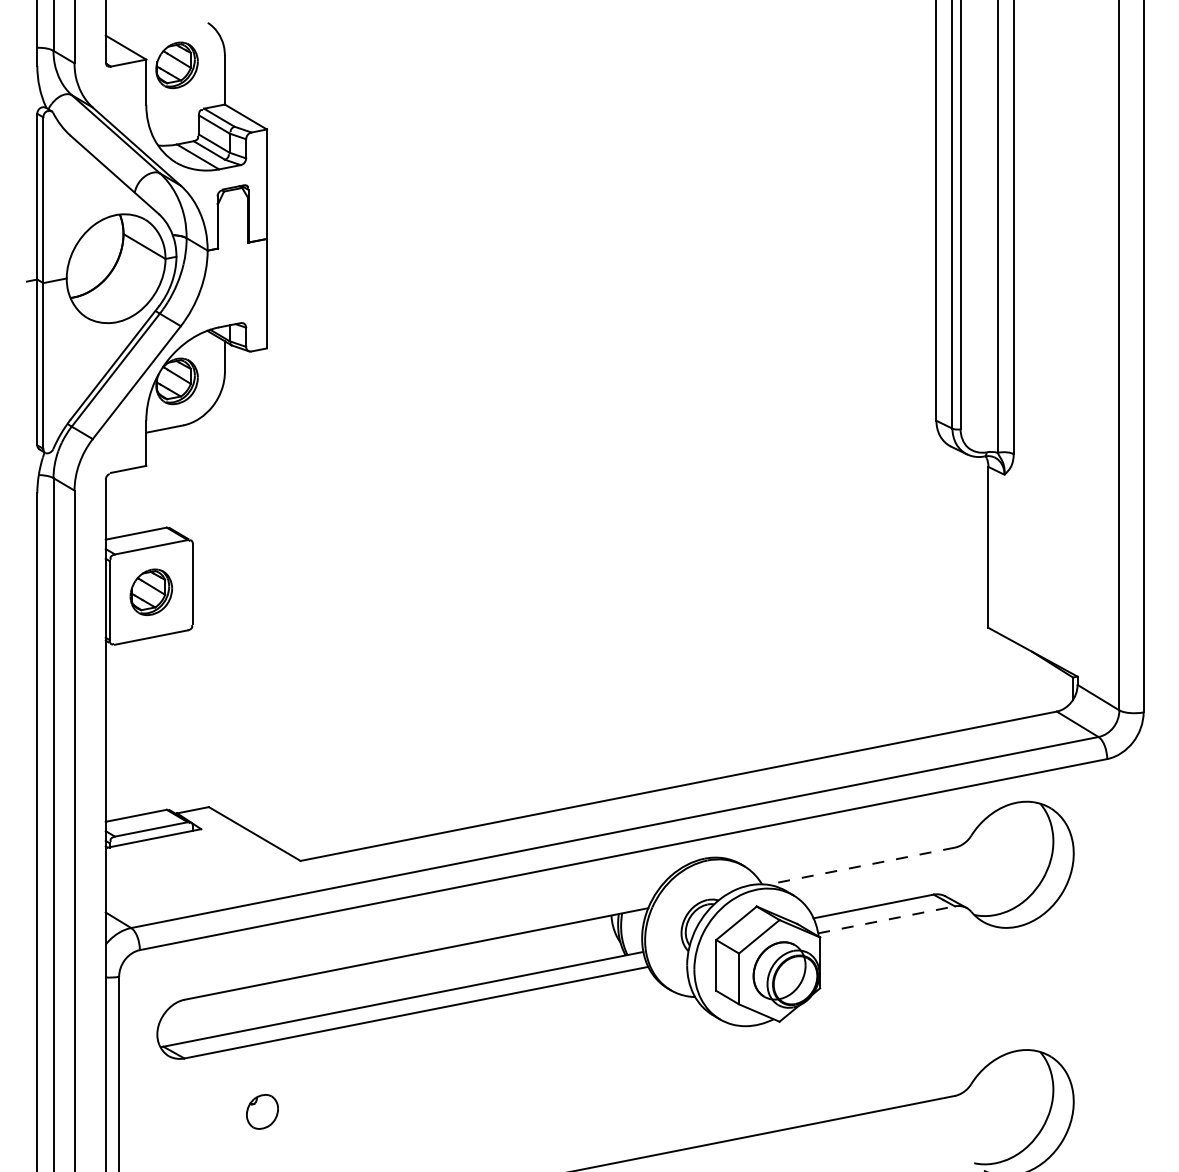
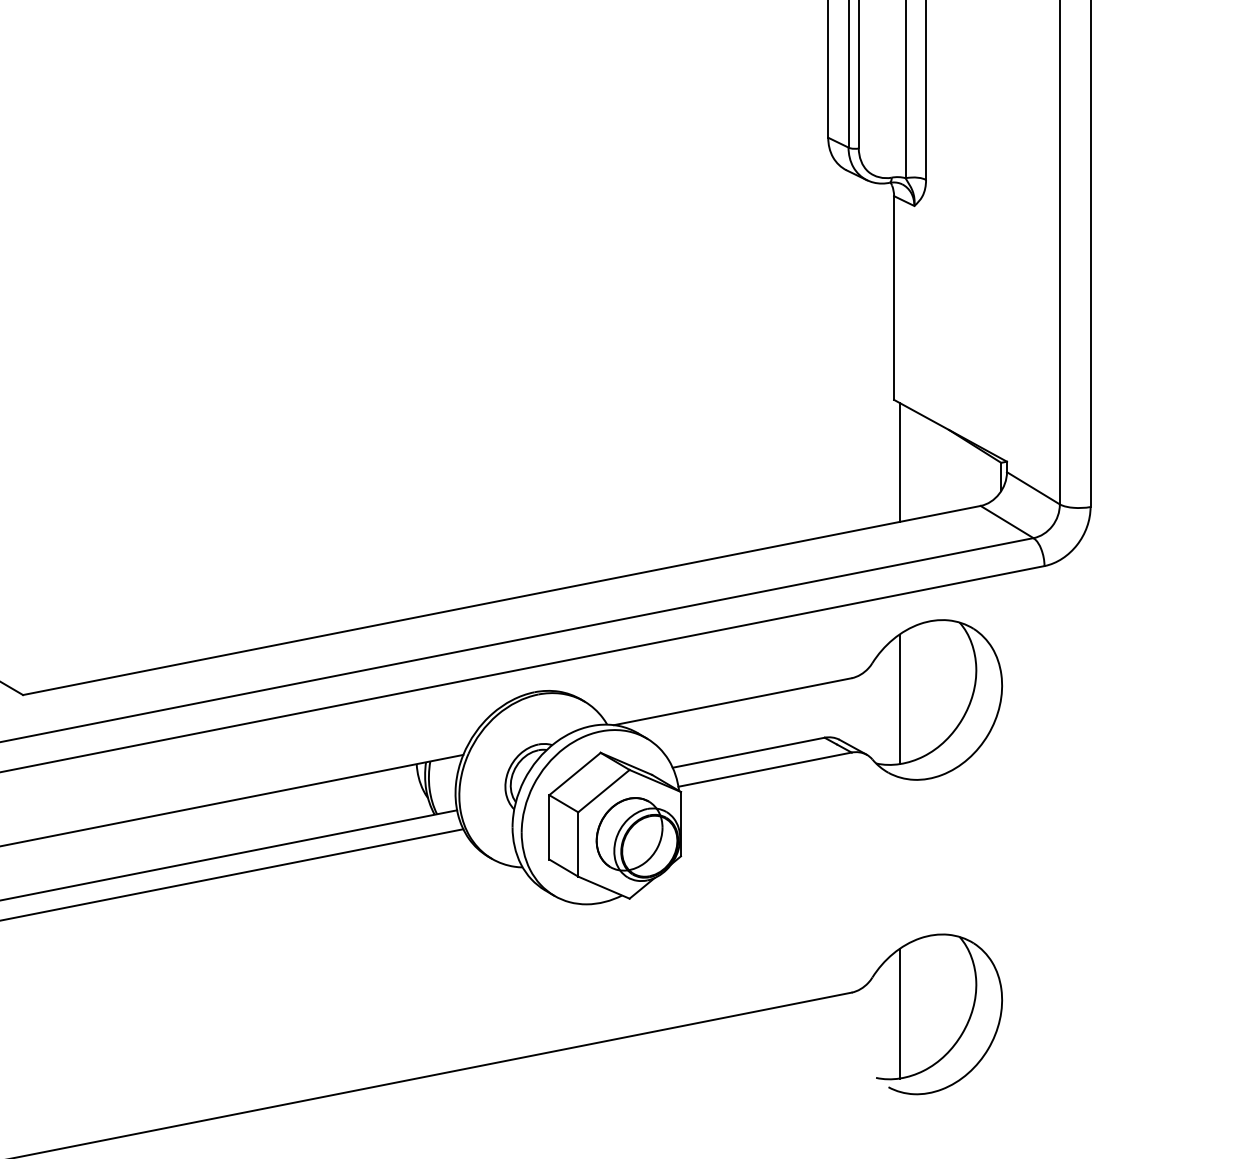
line: (992, 677) -> (899, 462), added
line: (992, 864) -> (899, 699), added
line: (861, 866) -> (733, 702), dashed -> solid
line: (886, 919) -> (764, 769), dashed -> solid
line: (992, 1112) -> (899, 1013), added

